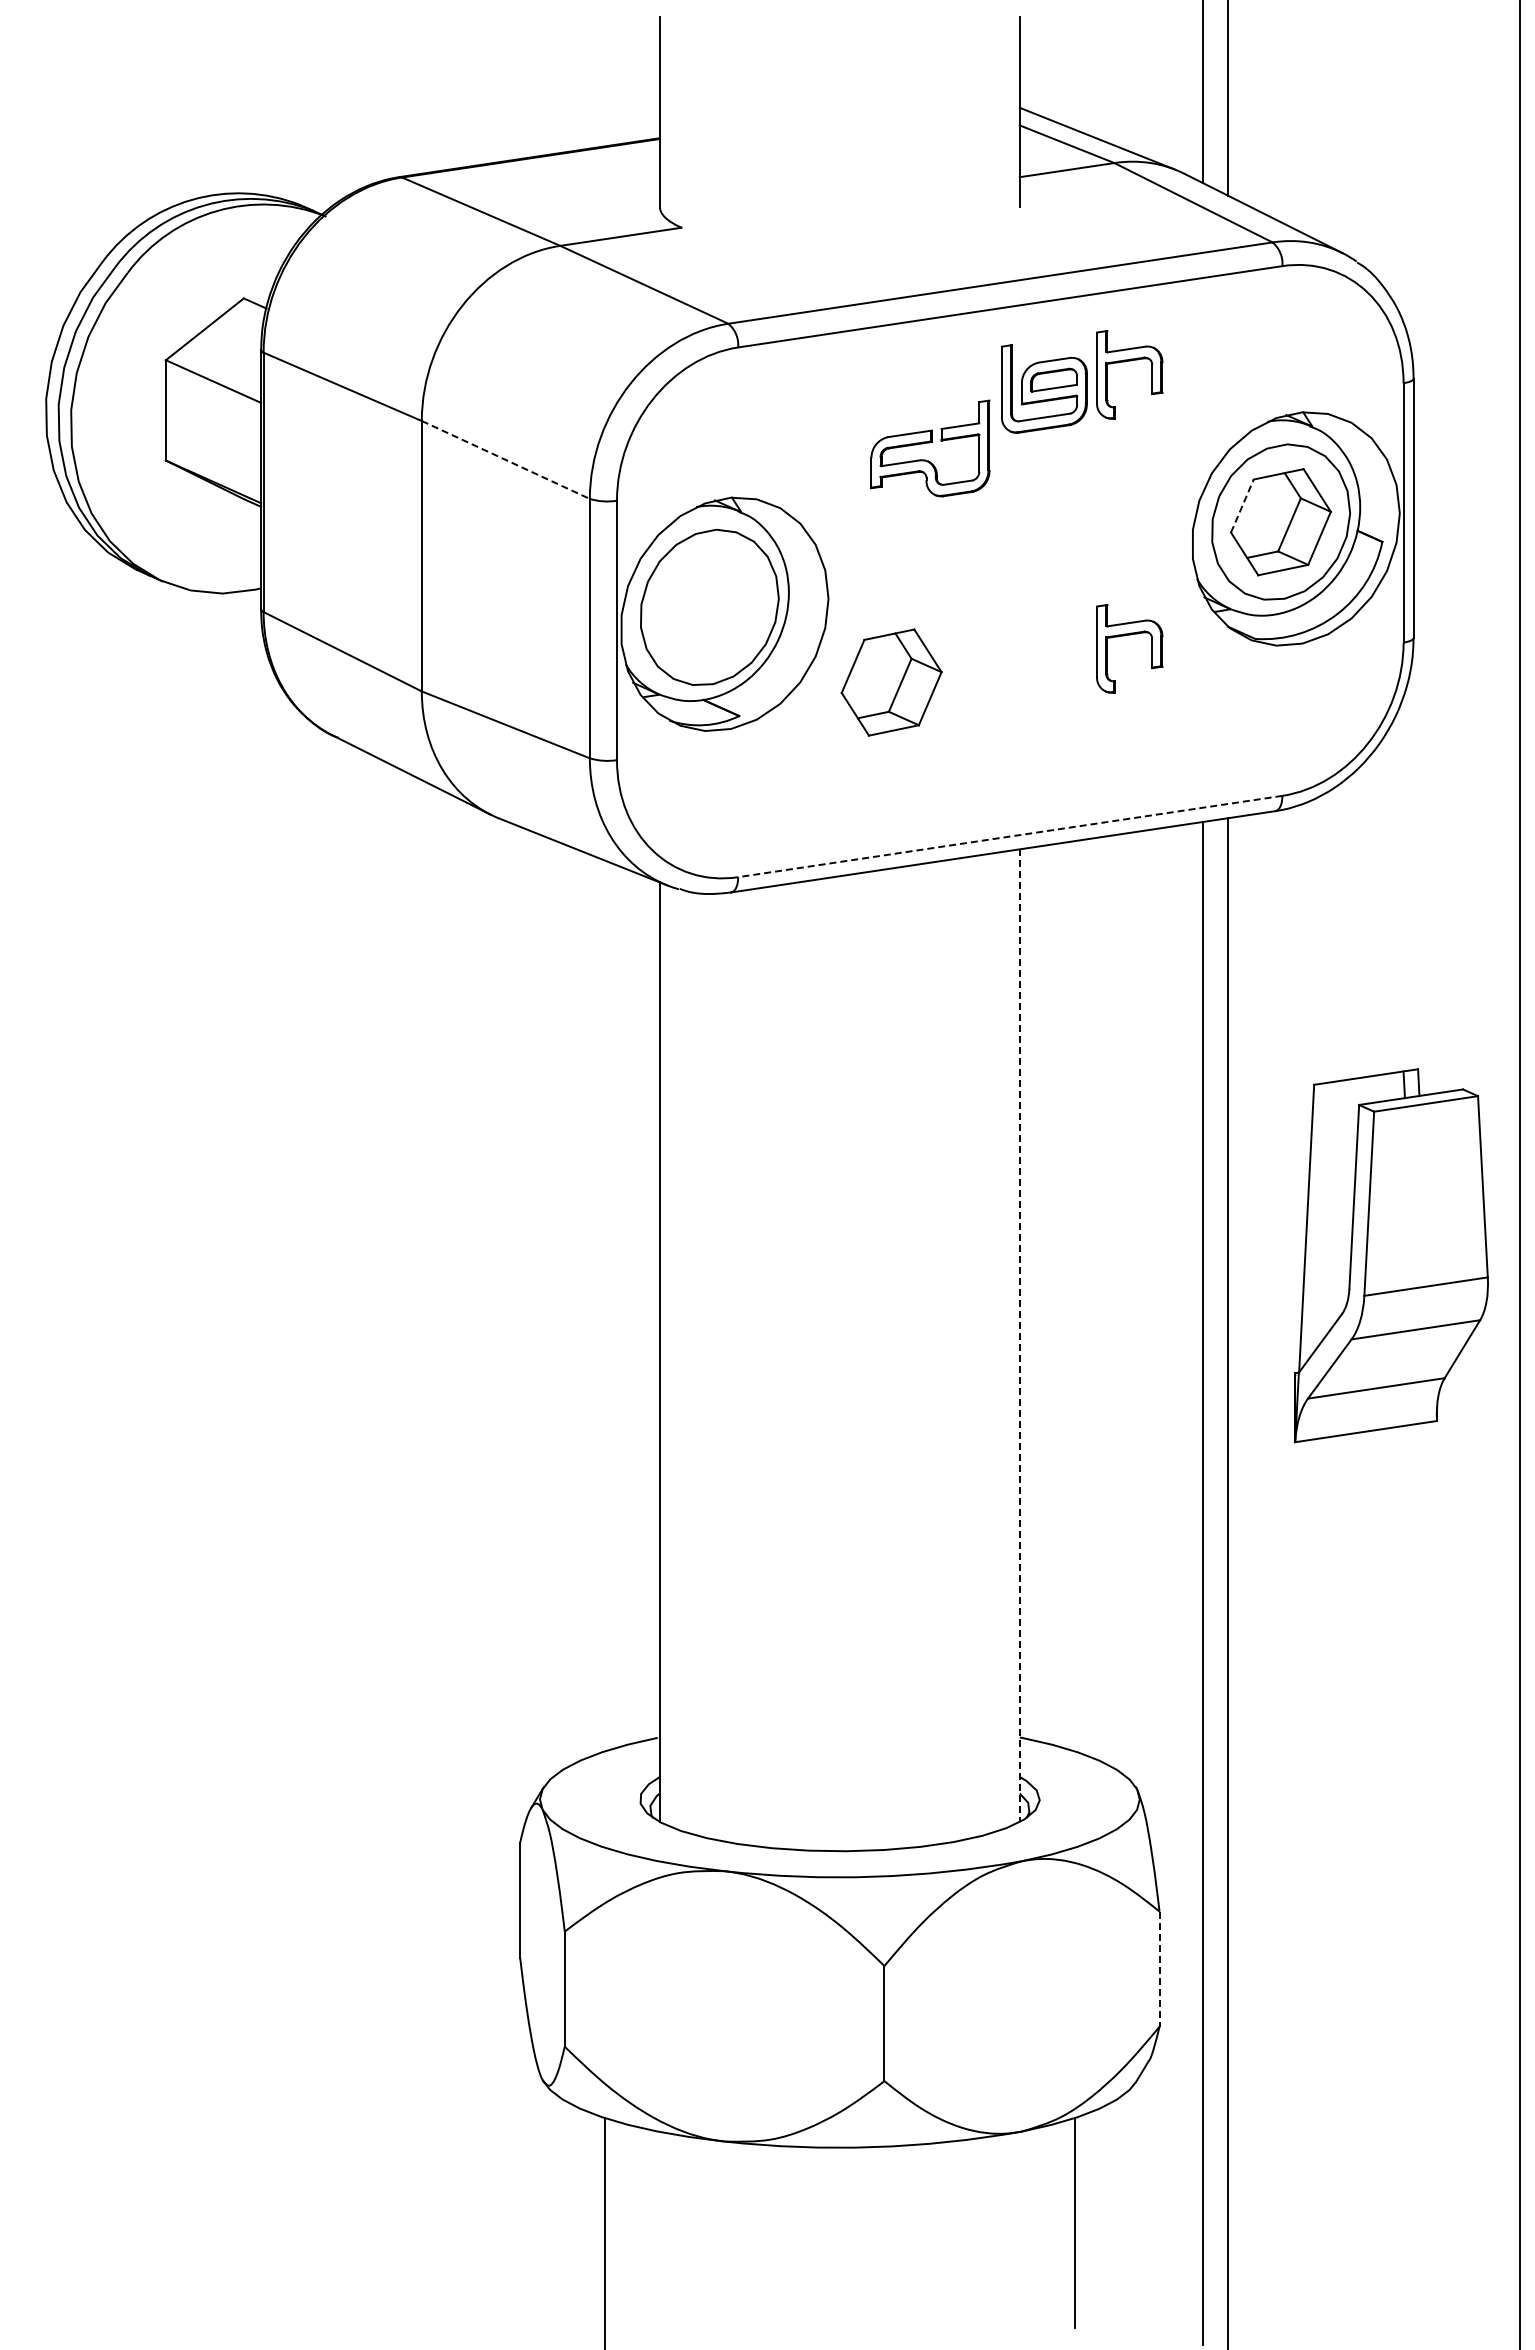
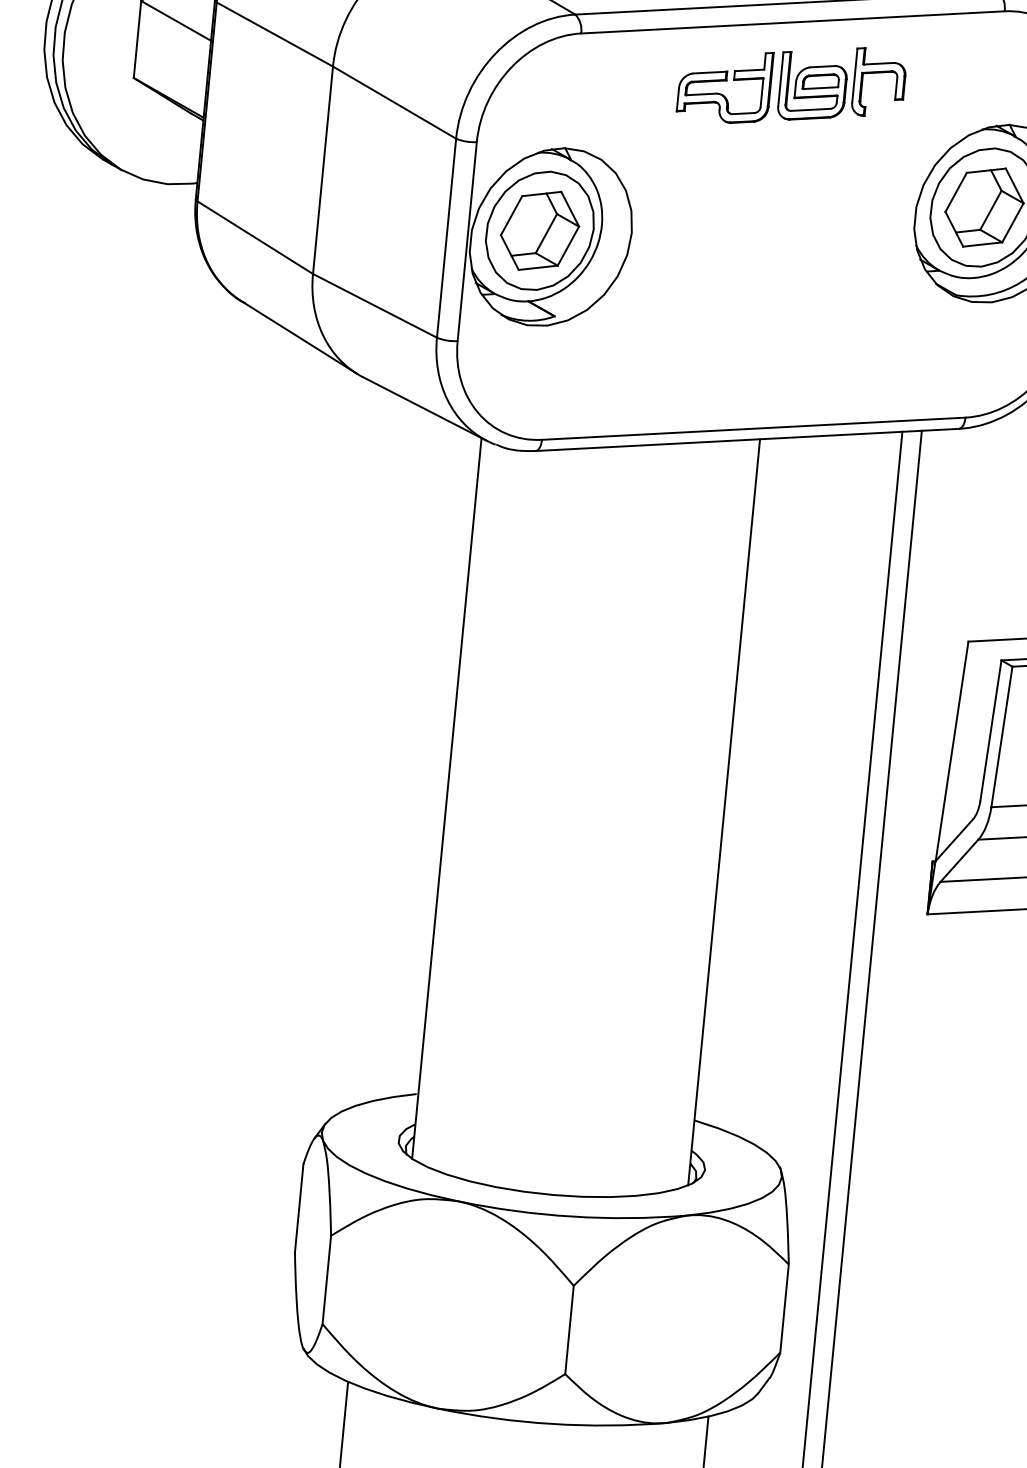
part: (930, 448) -> (724, 85), moved
line: (505, 459) -> (394, 102), dashed -> solid
line: (1242, 506) -> (956, 192), dashed -> solid
part: (1129, 635) -> (859, 283), removed
part: (891, 682) -> (539, 230), moved
line: (1009, 836) -> (753, 428), dashed -> solid
line: (1019, 1336) -> (723, 812), dashed -> solid
line: (1159, 1969) -> (784, 1308), dashed -> solid

